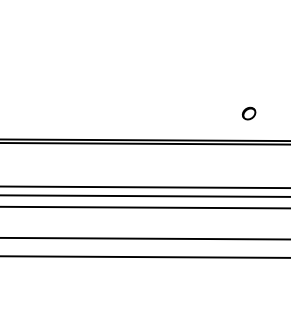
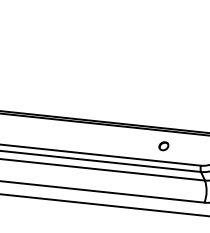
part: (248, 114) -> (163, 146), moved

